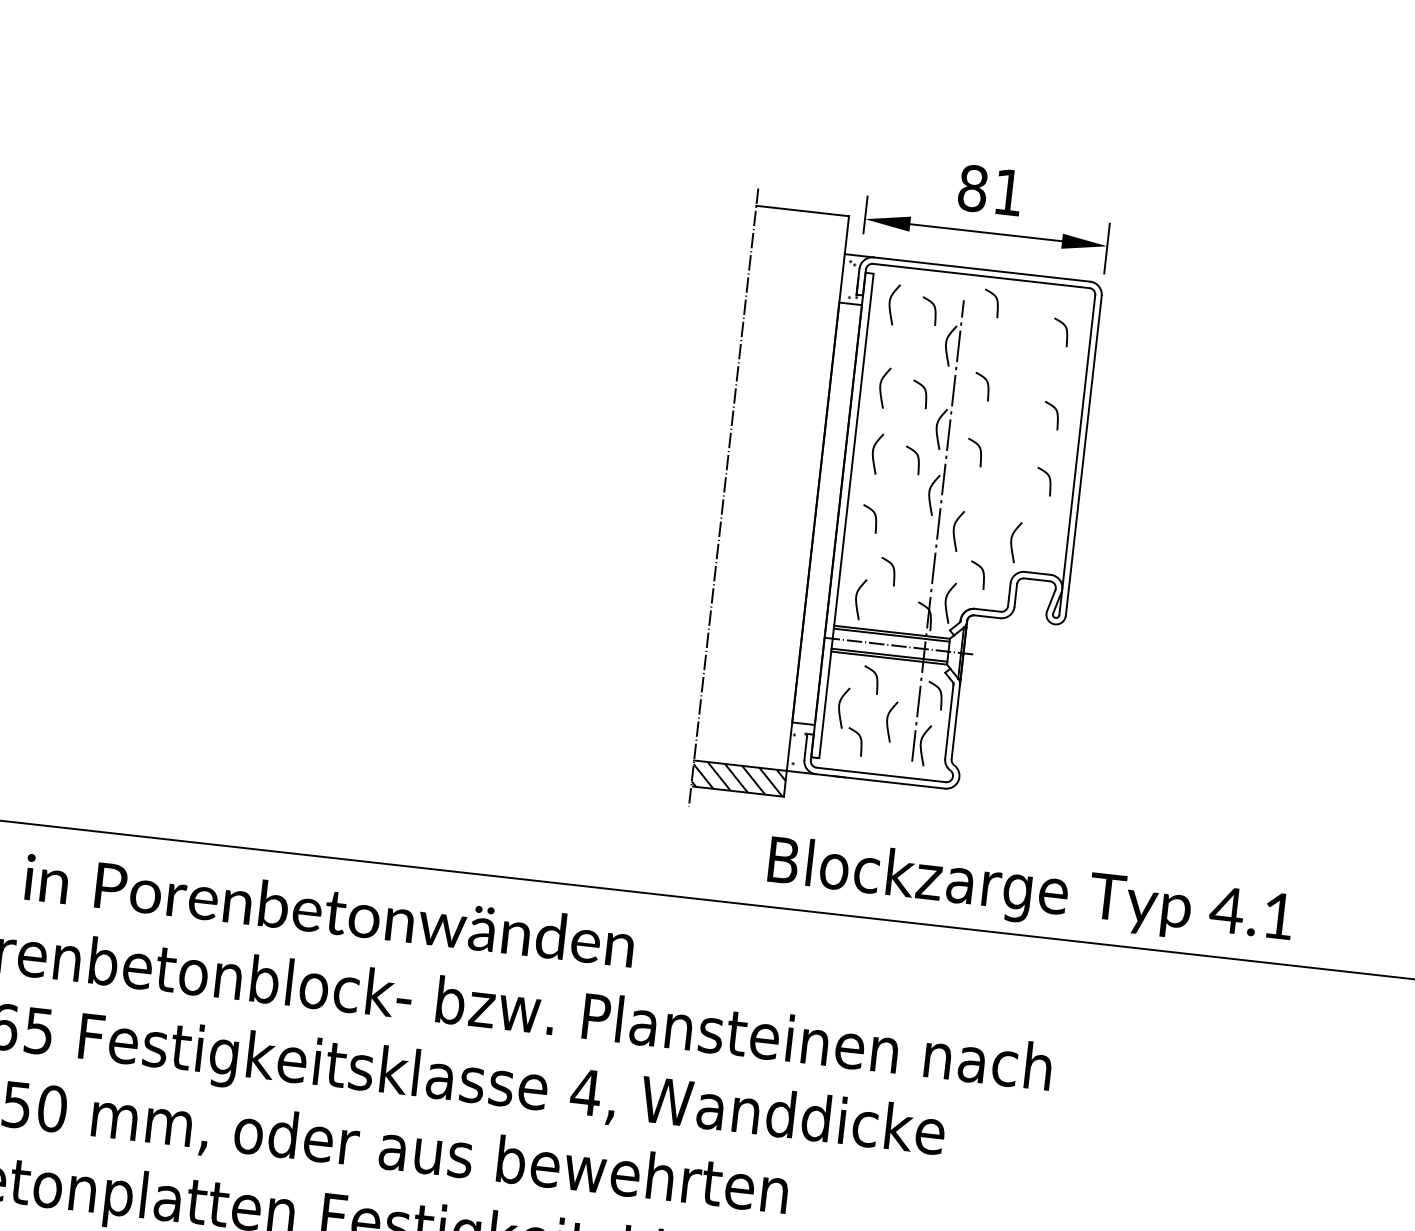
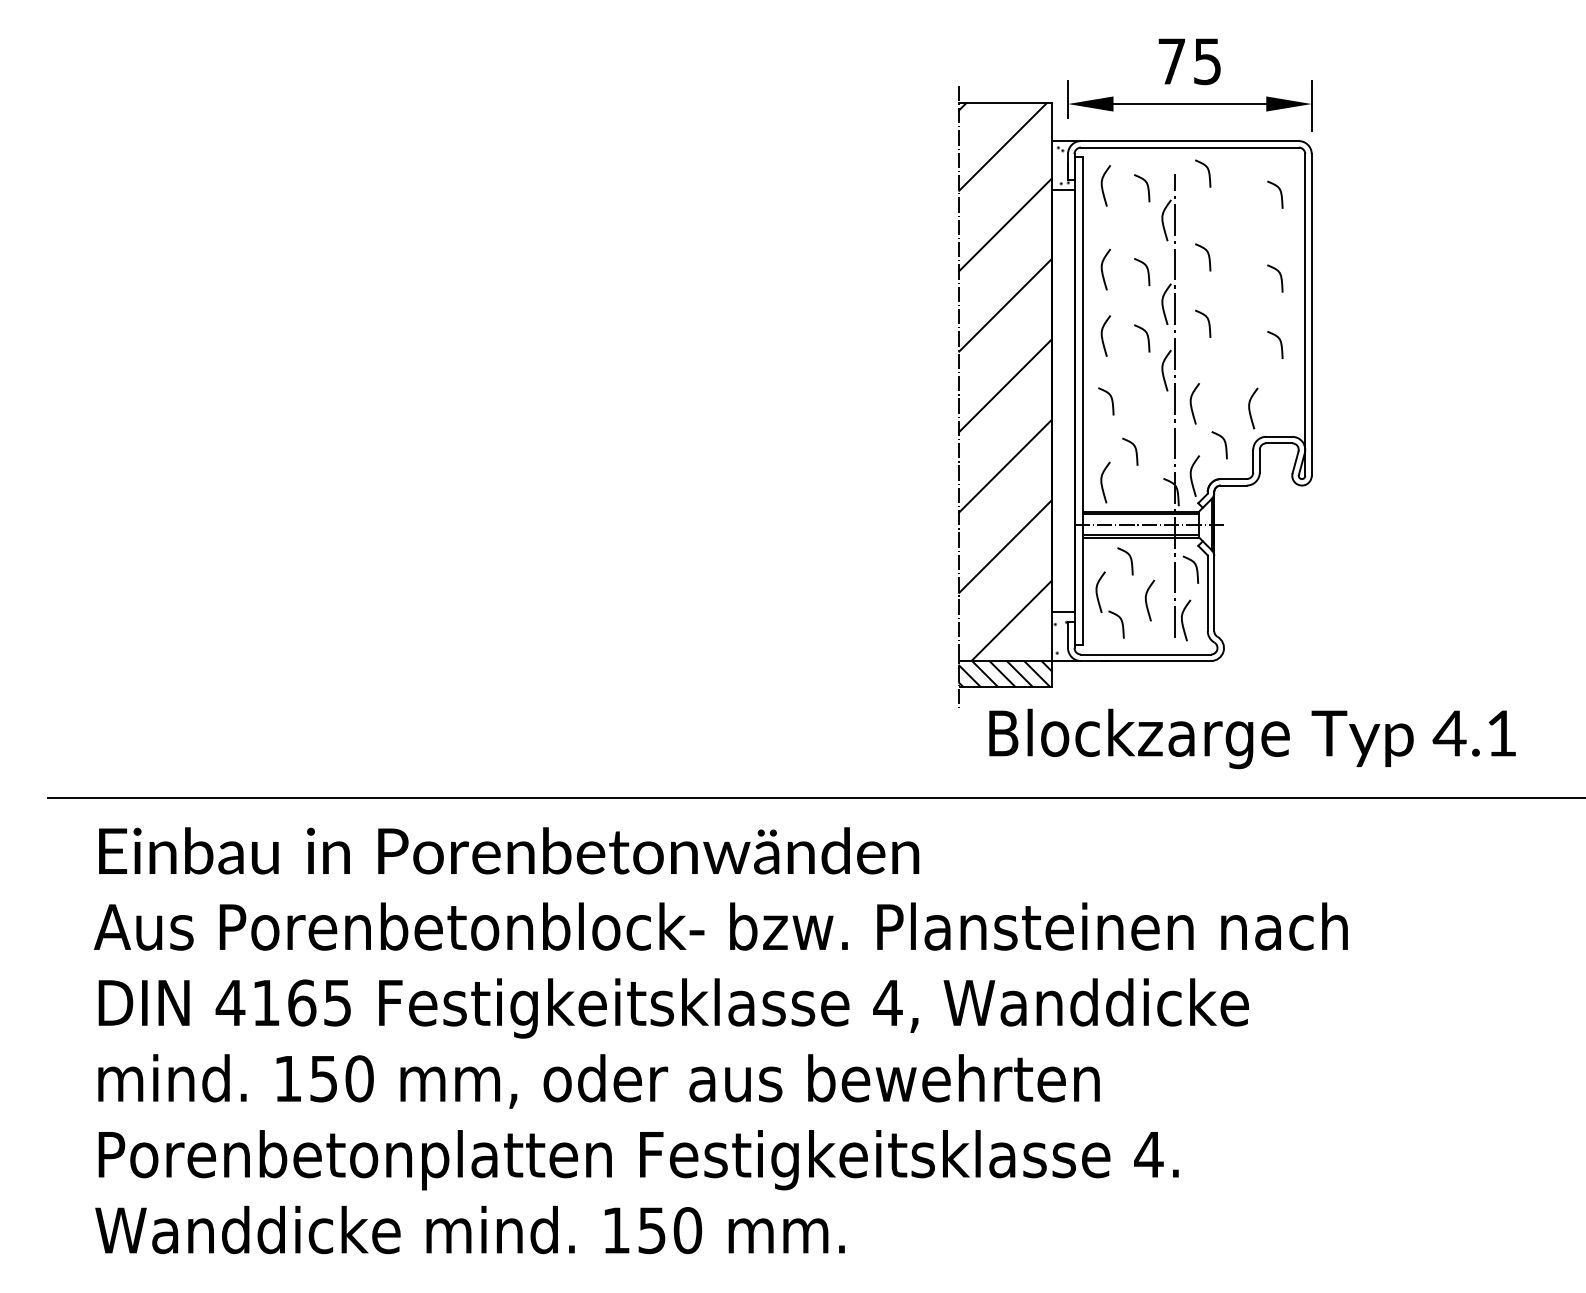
text: (990, 190) -> (1189, 61), 81 -> 75
hatch: (771, 487) -> (1004, 381), added
text: (1030, 893) -> (1252, 738), moved

